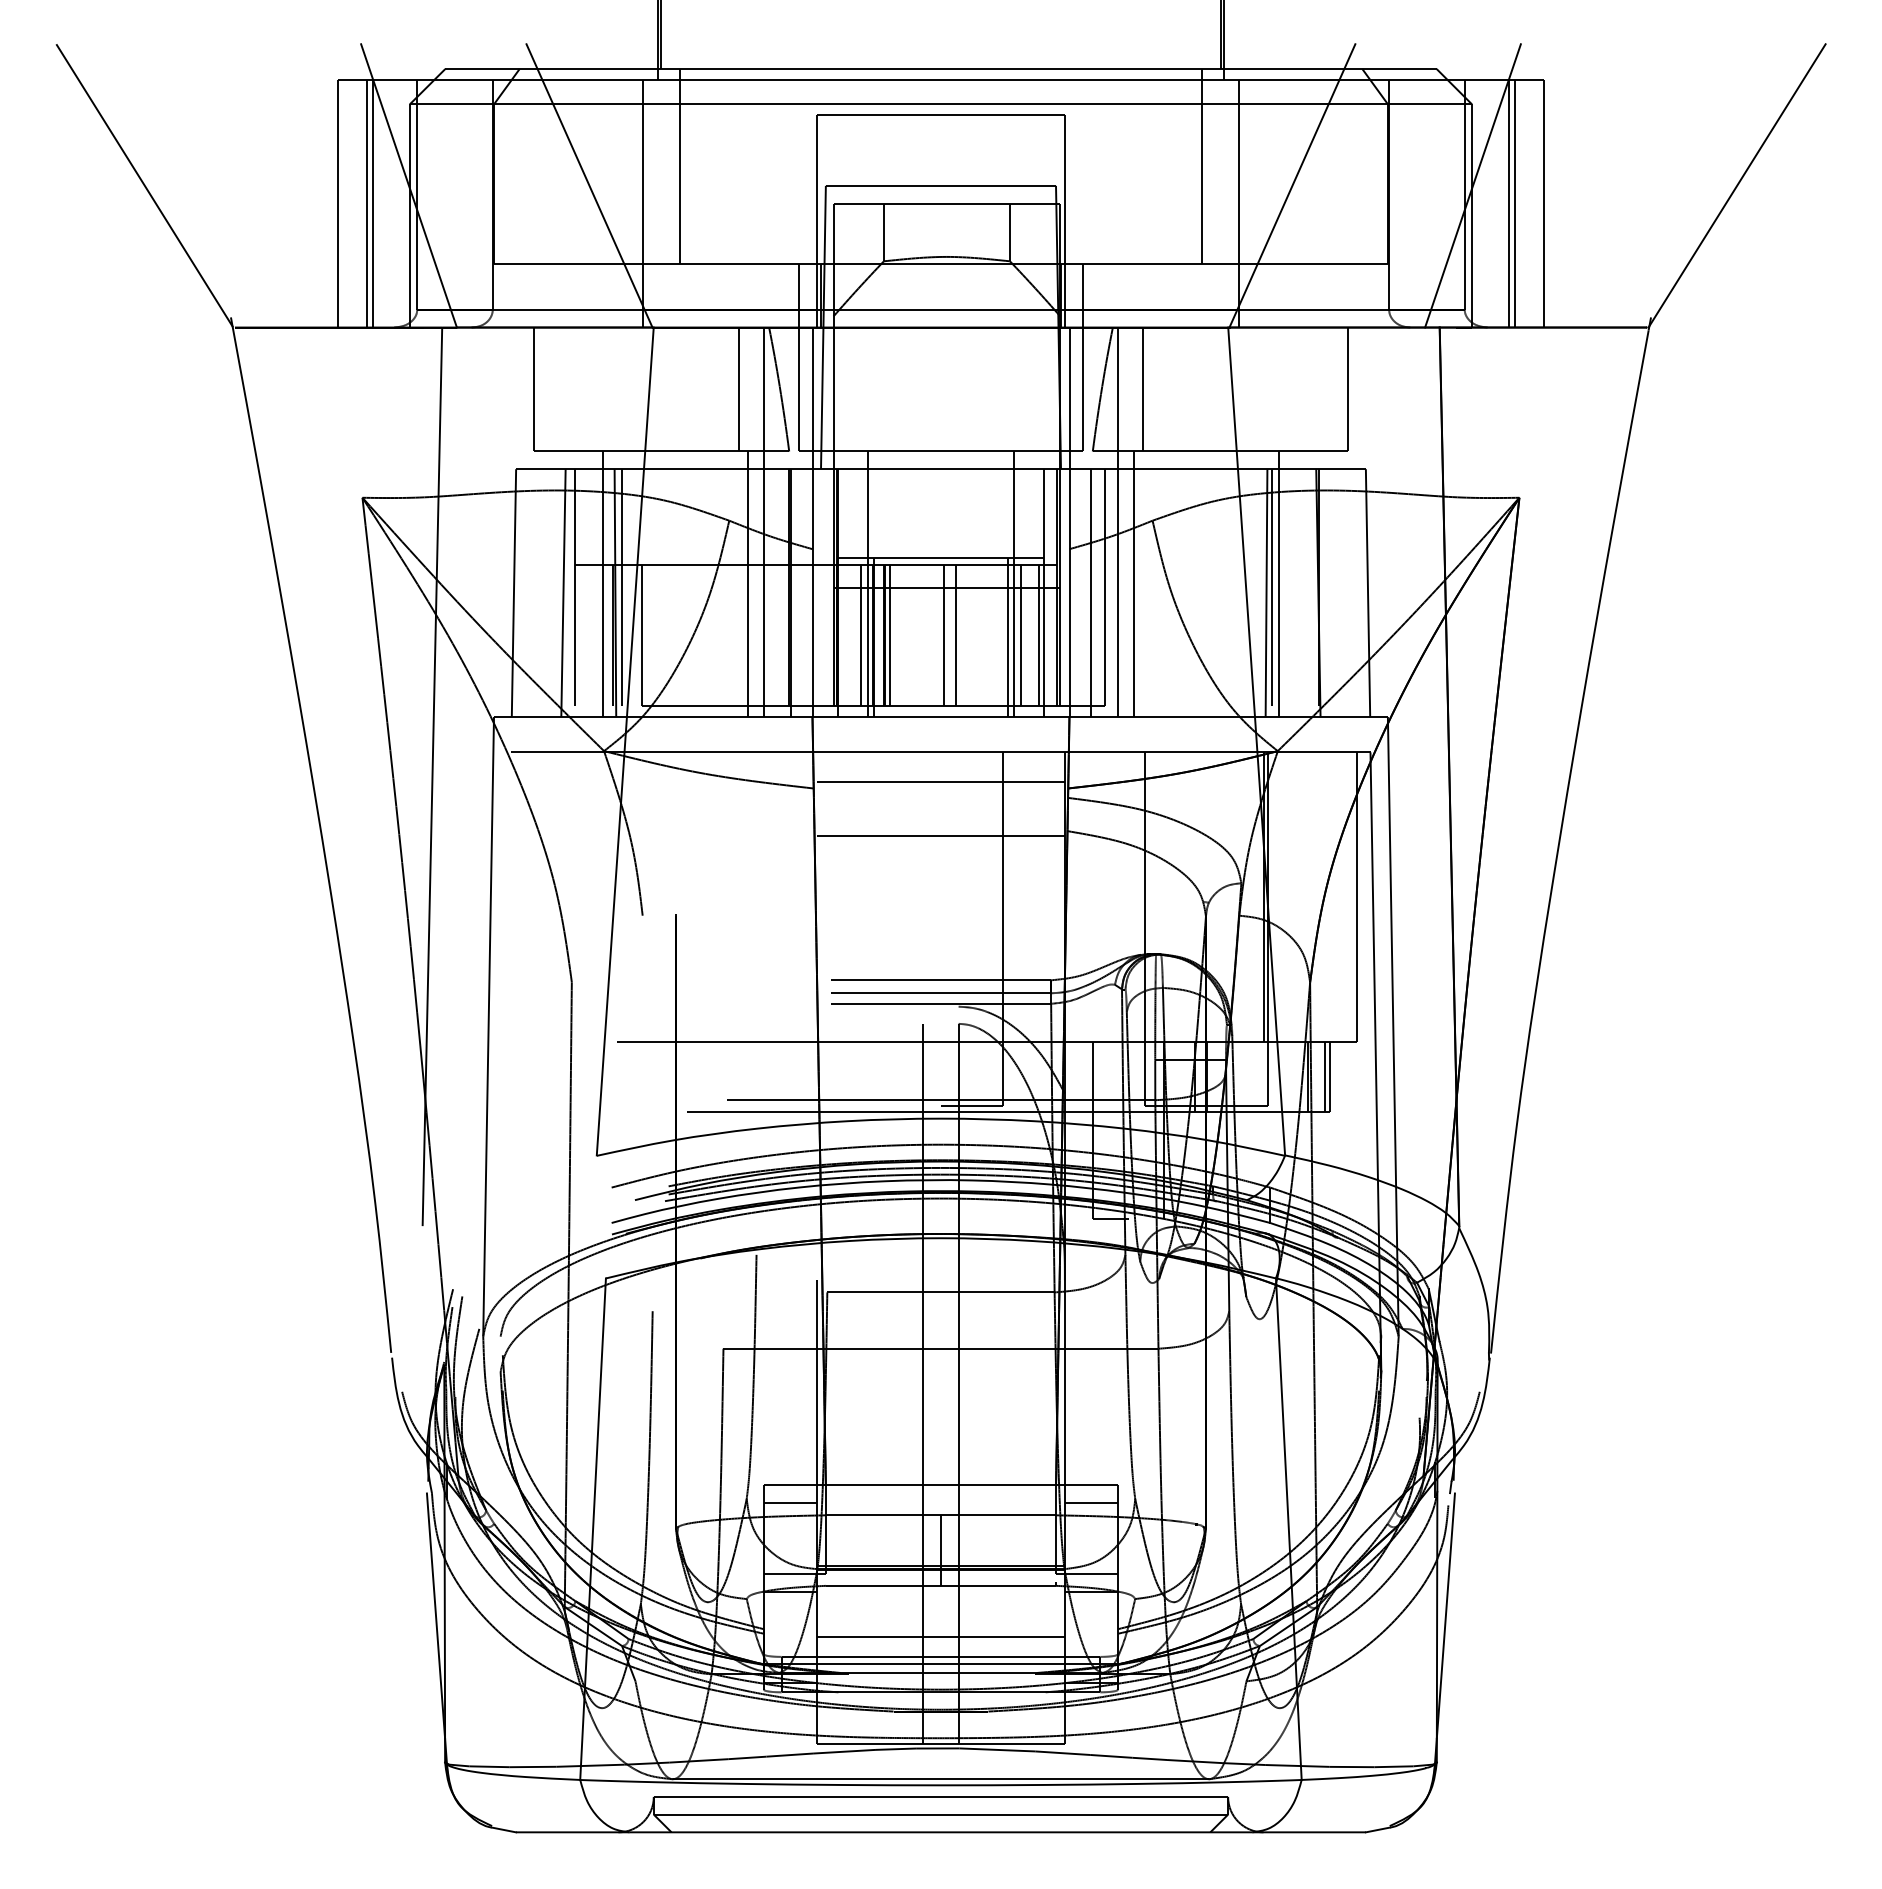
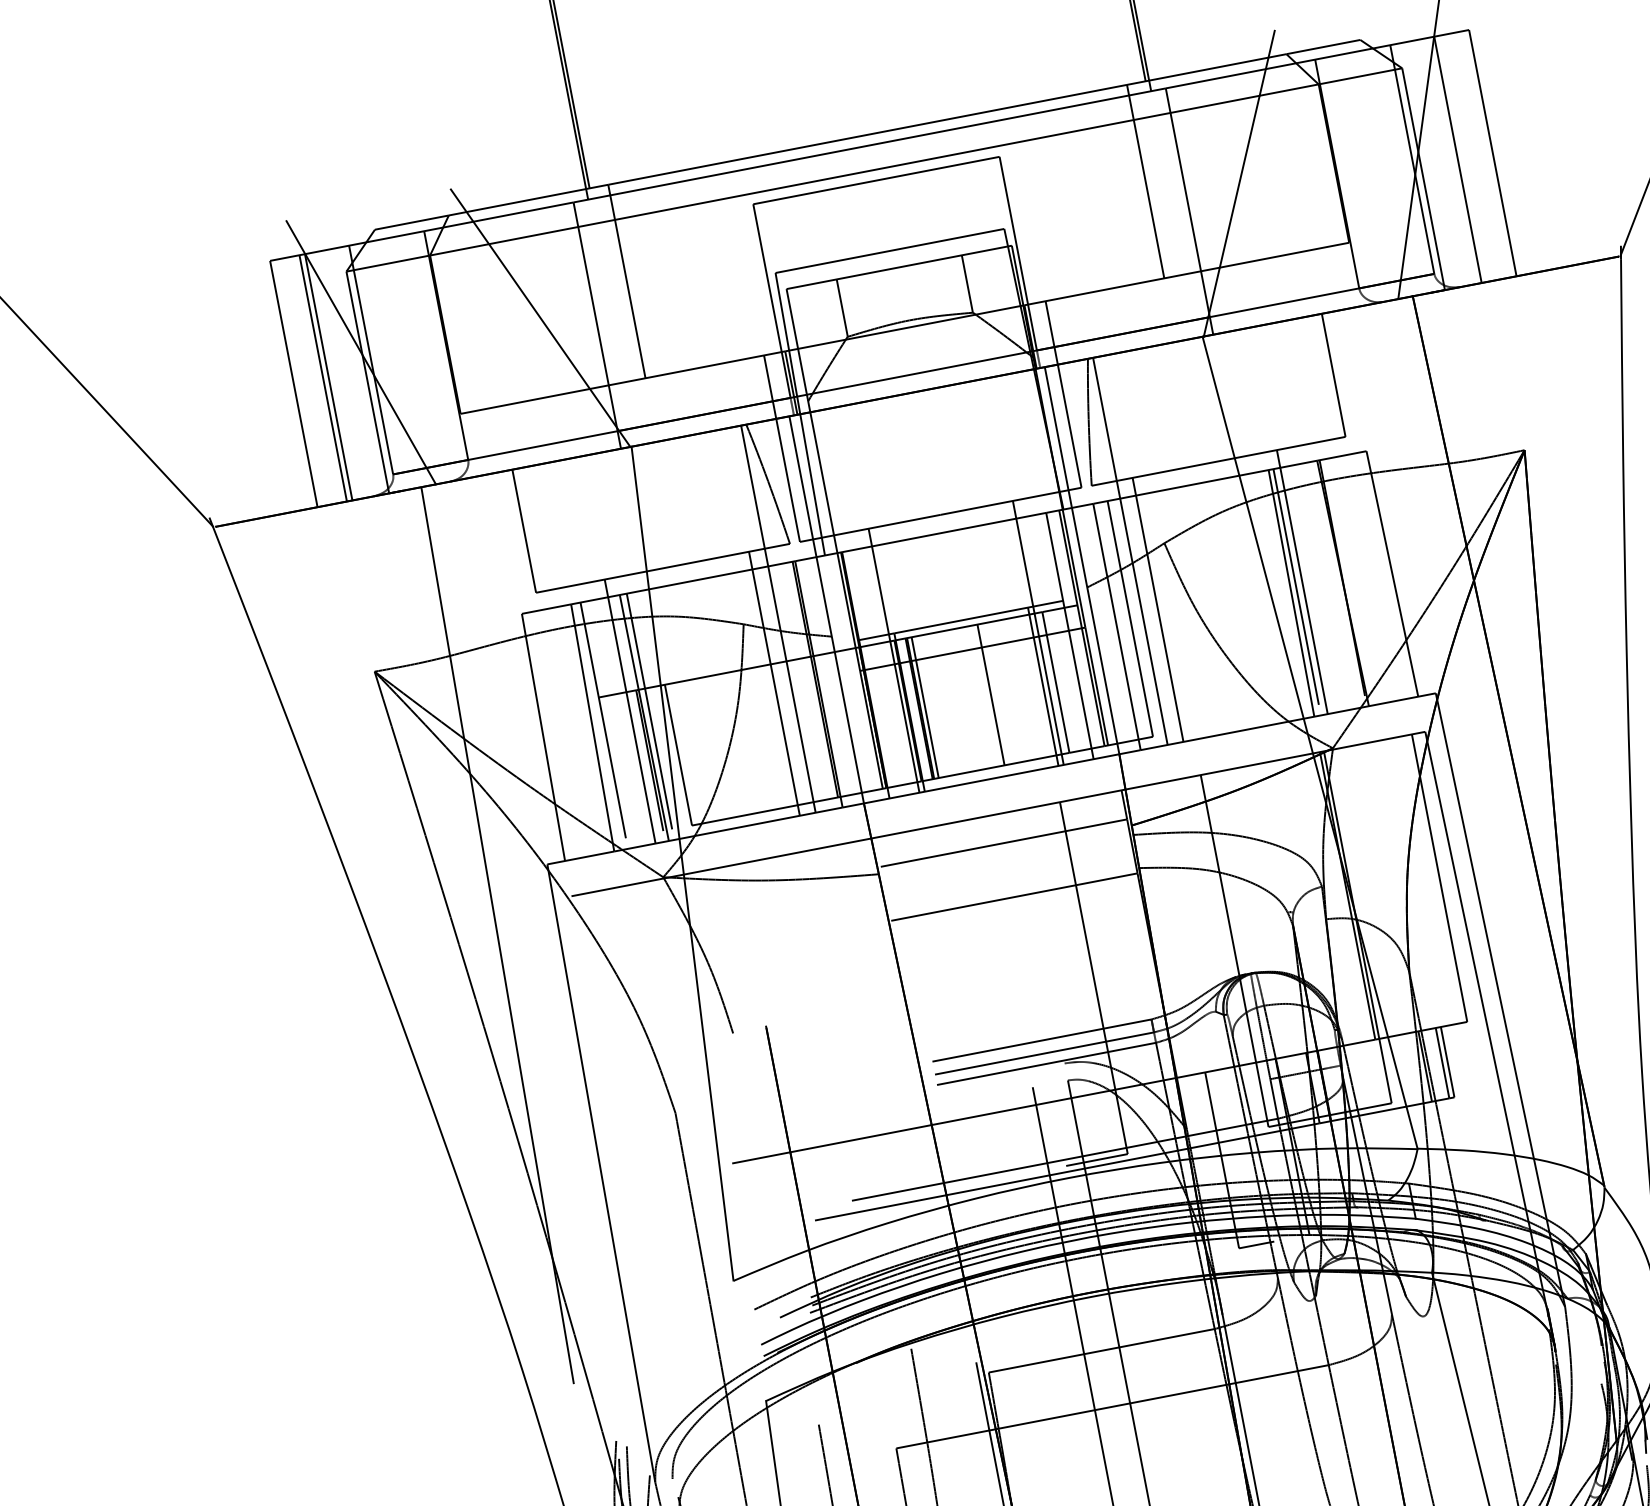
line: (1514, 203) -> (1463, 158), removed
line: (738, 389) -> (727, 492), removed
line: (1143, 389) -> (1130, 414), removed
line: (860, 635) -> (896, 713), removed
line: (944, 635) -> (979, 697), removed
line: (1039, 635) -> (1073, 678), removed

